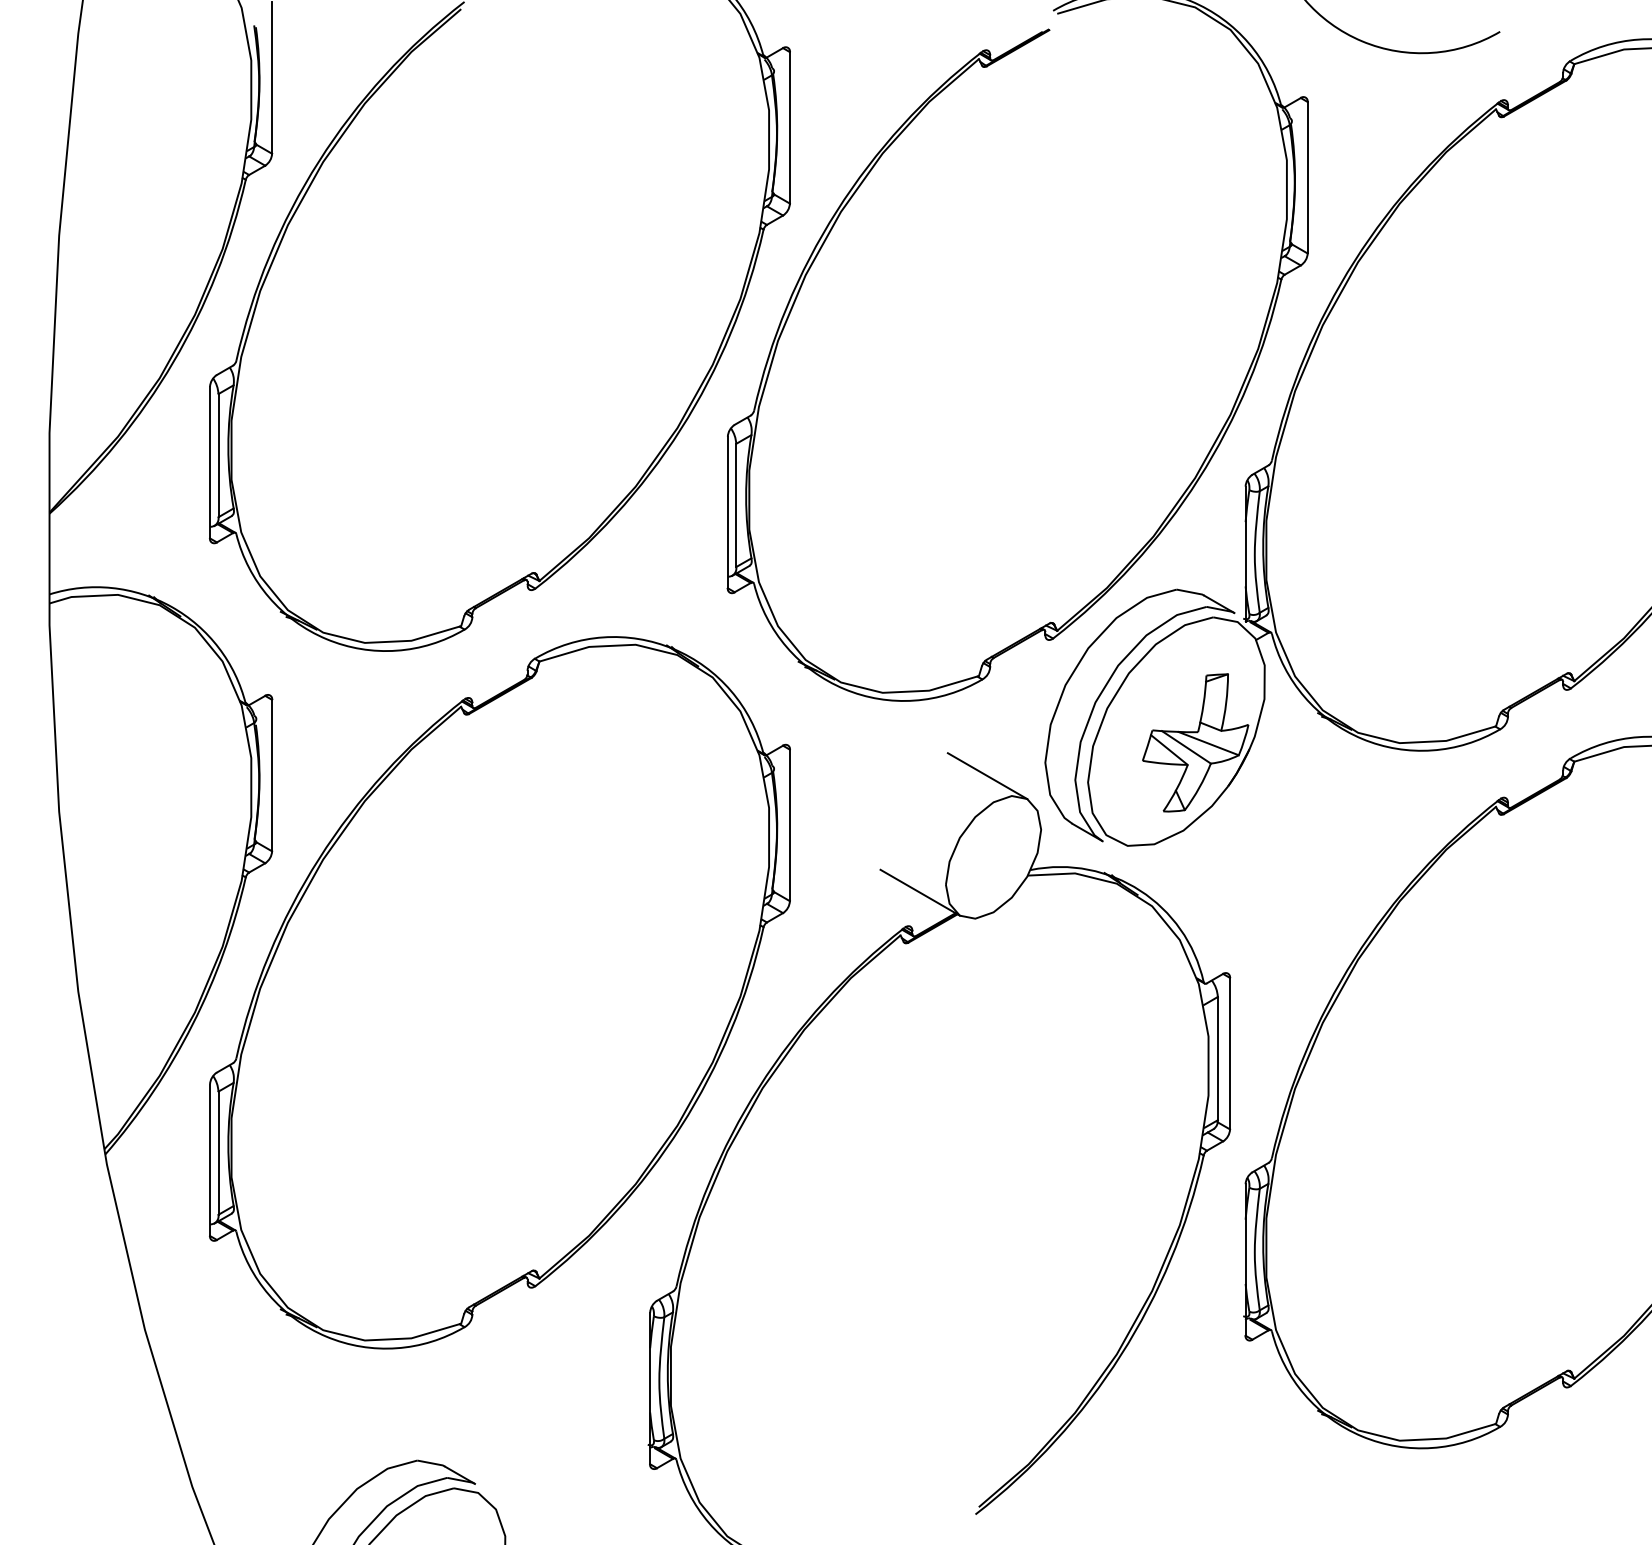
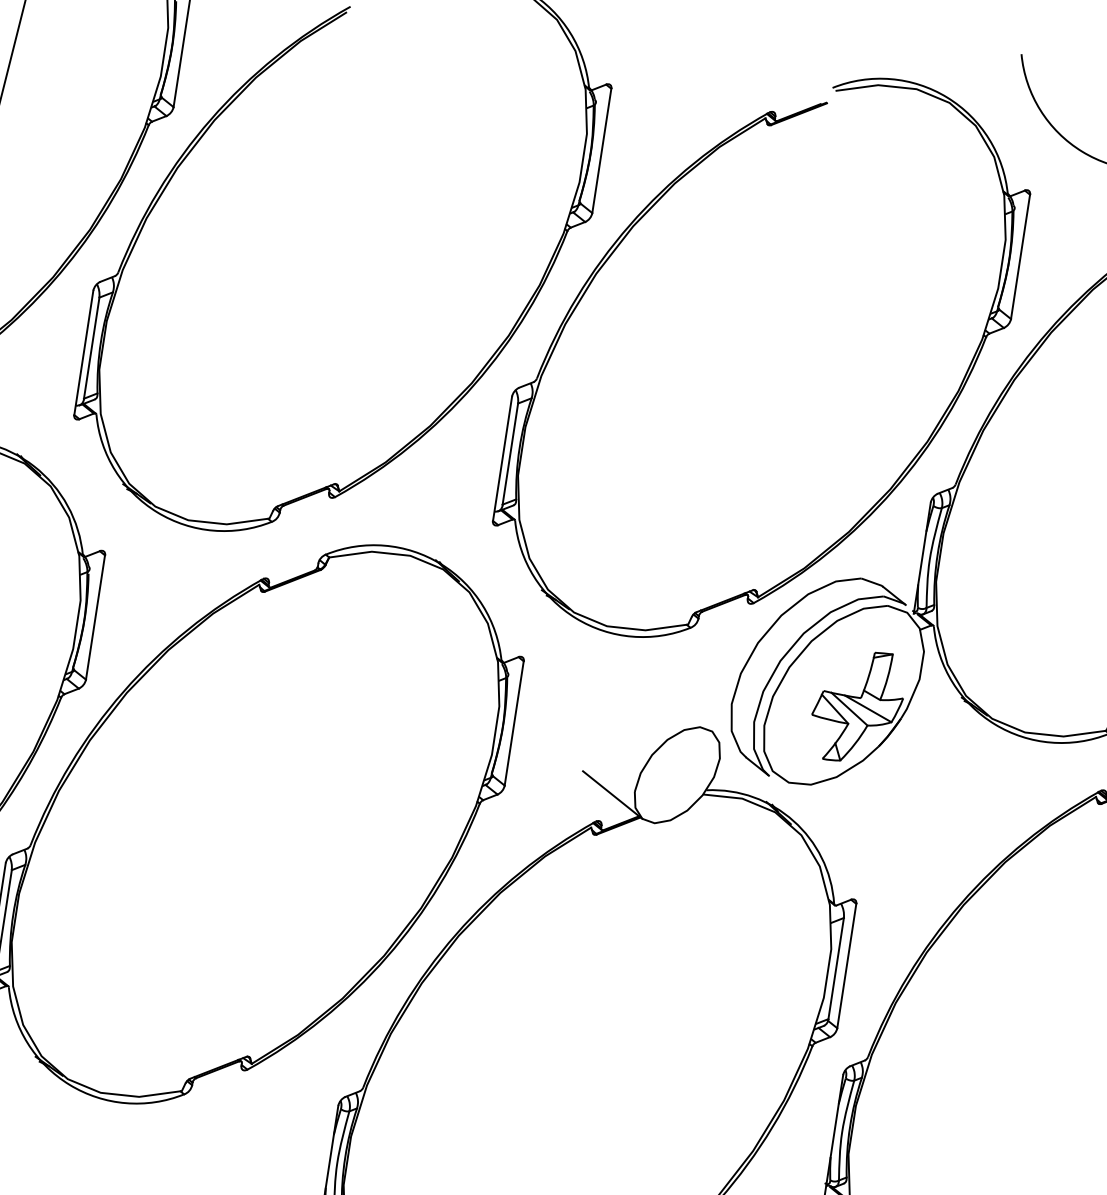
line: (987, 776) -> (682, 708), removed

